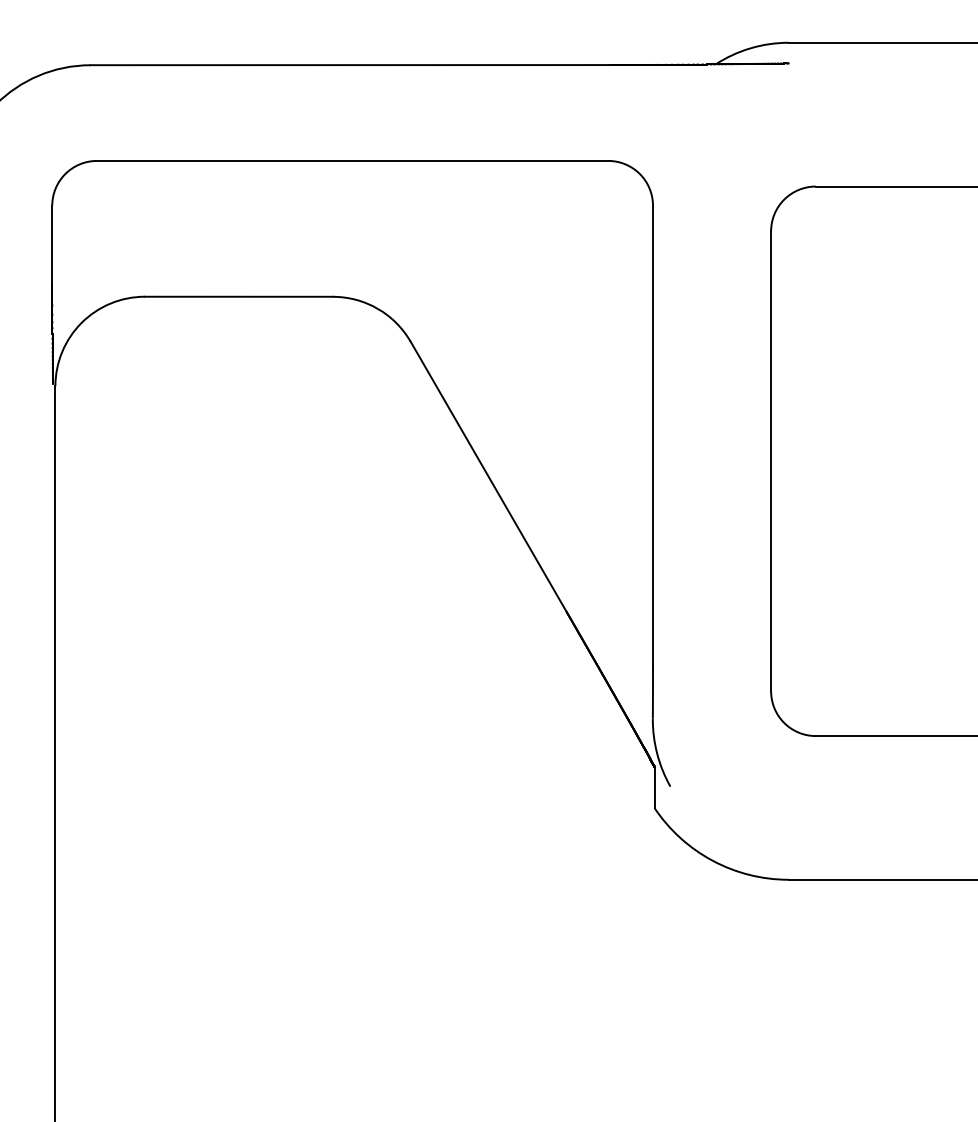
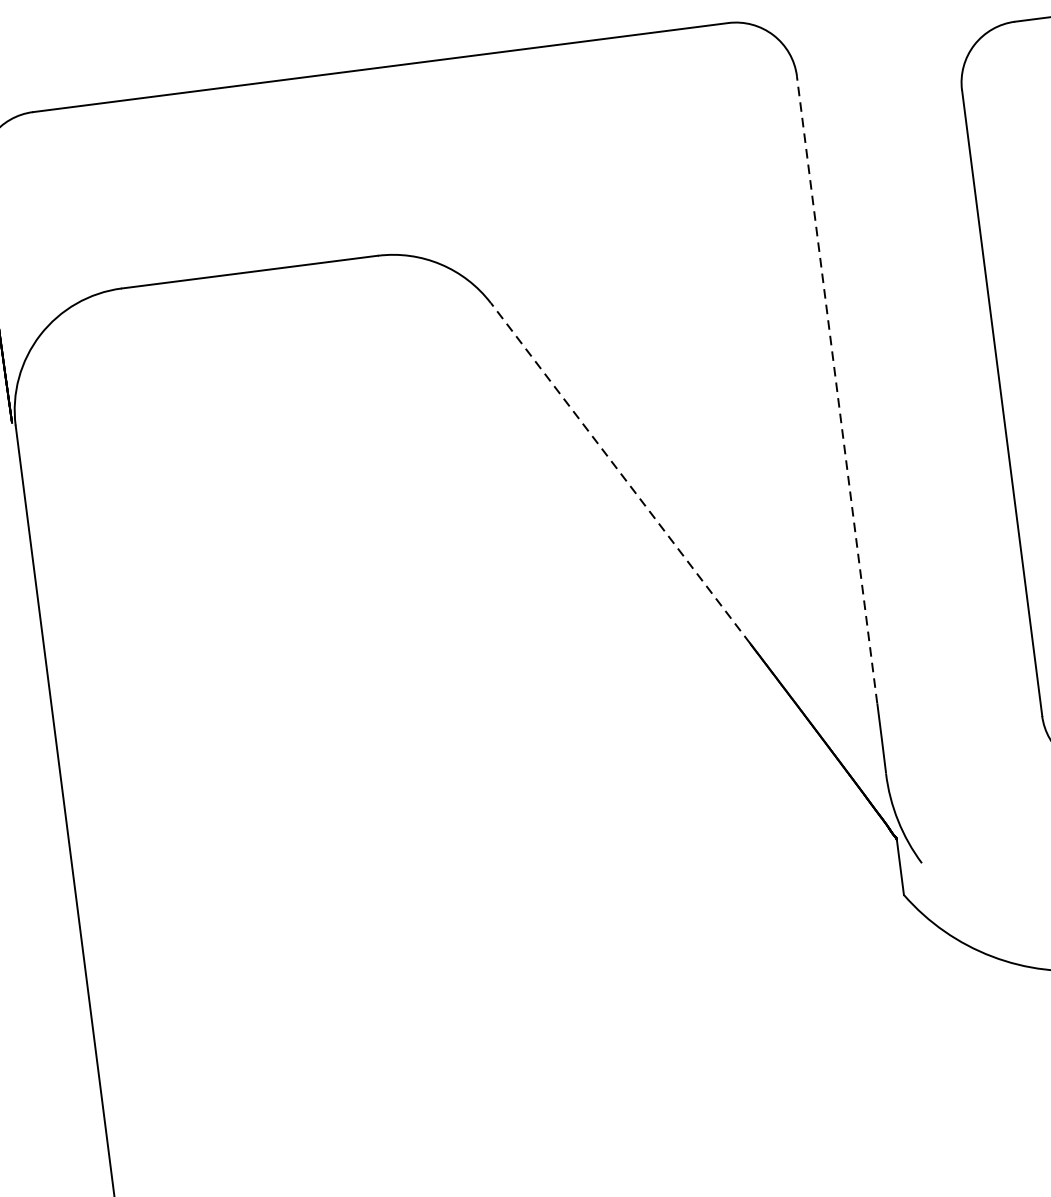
line: (652, 436) -> (836, 390), solid -> dashed
line: (488, 476) -> (620, 473), solid -> dashed

